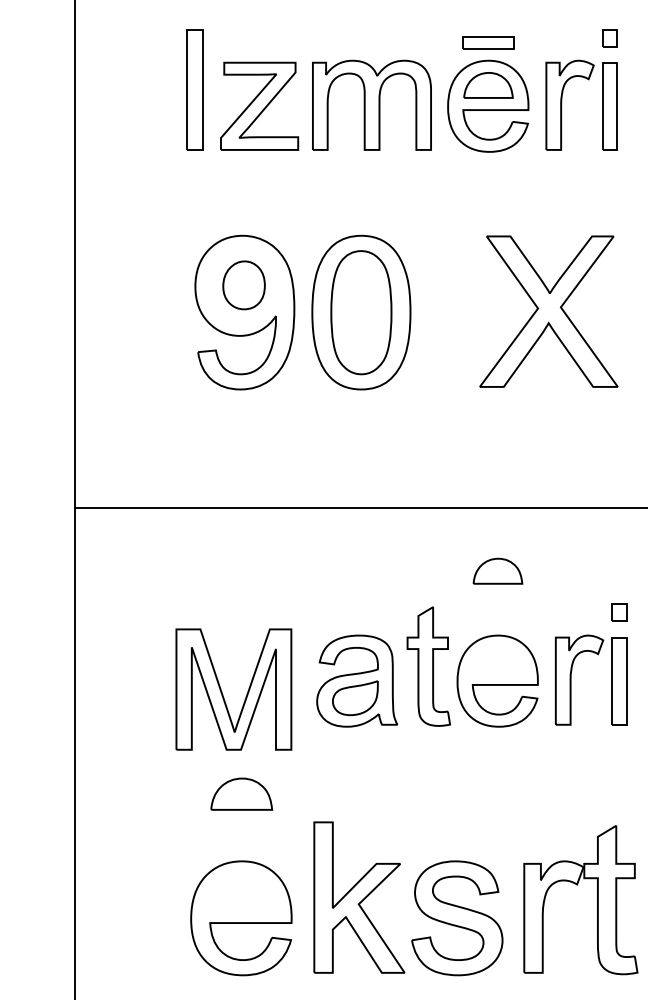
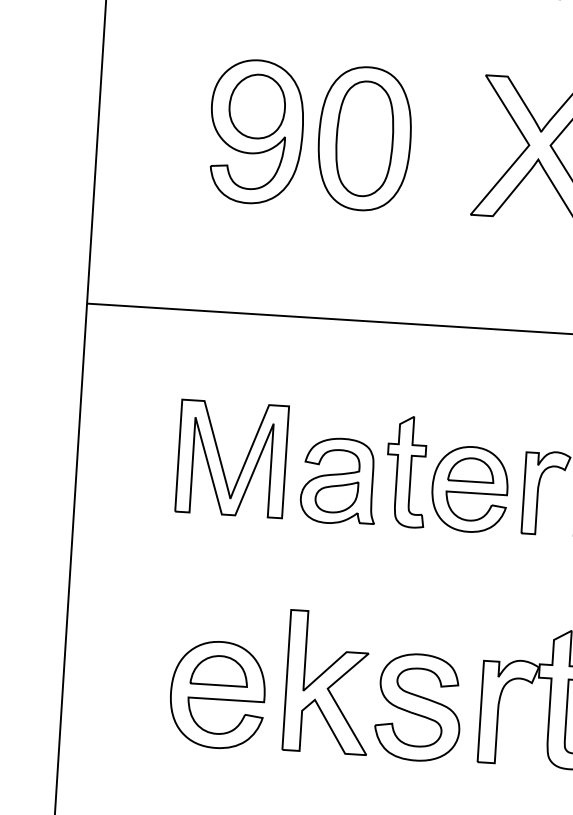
part: (243, 285) -> (256, 106), size x1.43
part: (497, 570) -> (471, 469), moved
part: (222, 691) -> (221, 460), moved
part: (241, 793) -> (219, 669), moved

